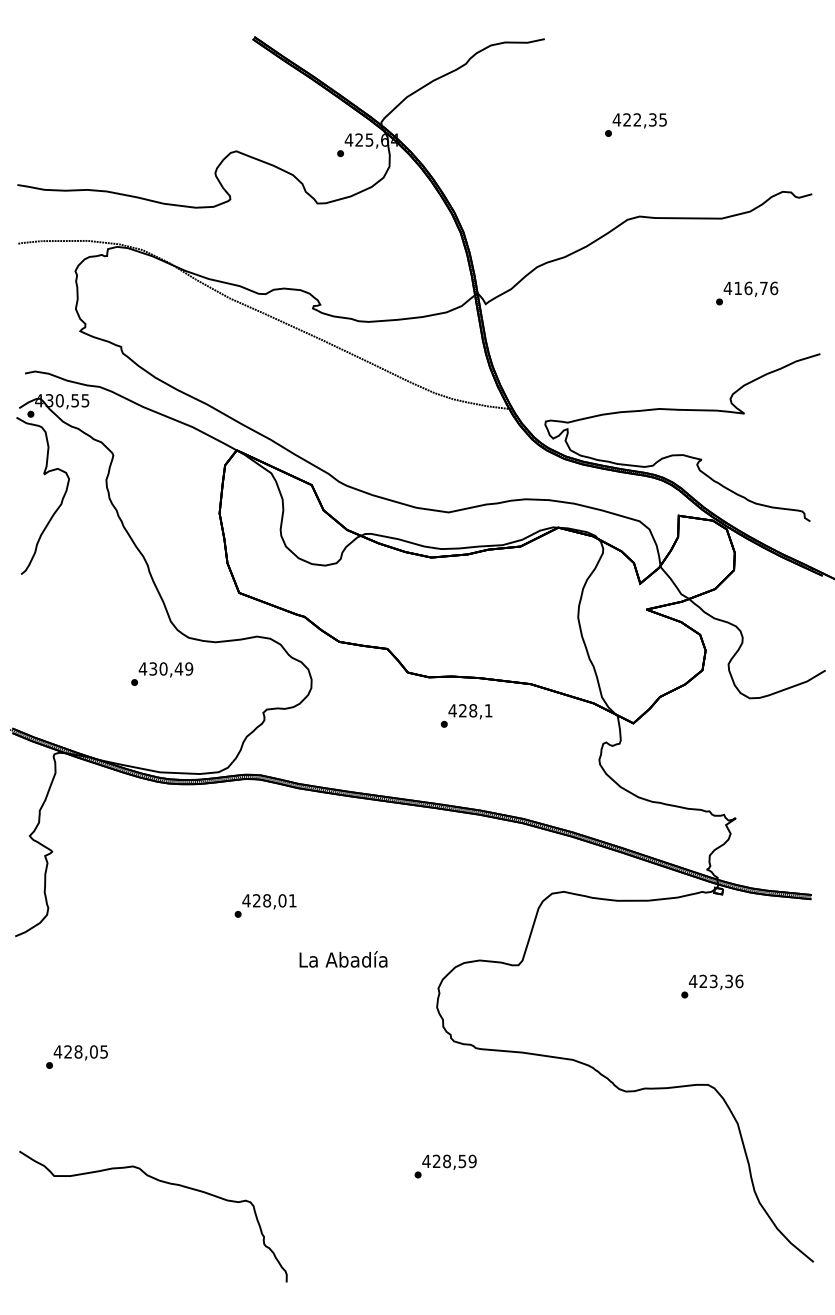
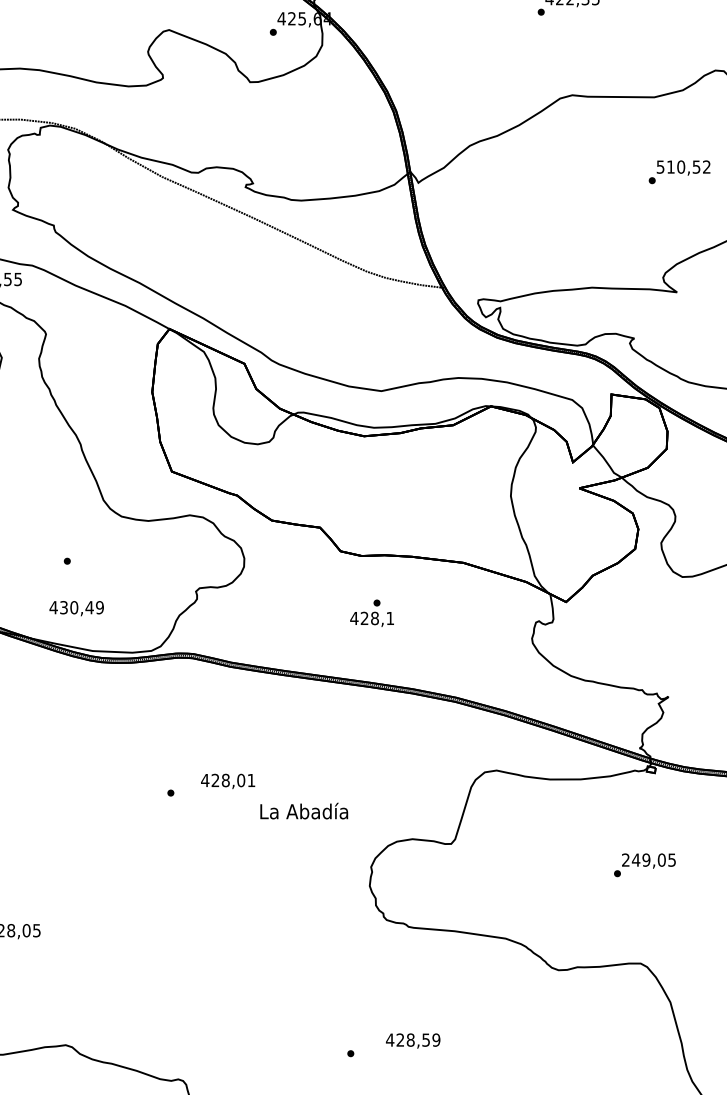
text: (750, 288) -> (683, 167), 416,76 -> 510,52
text: (165, 669) -> (76, 608), moved
text: (470, 711) -> (372, 619), moved
text: (269, 901) -> (228, 781), moved
text: (343, 959) -> (304, 811), moved
text: (715, 981) -> (648, 860), 423,36 -> 249,05
text: (449, 1161) -> (413, 1040), moved

